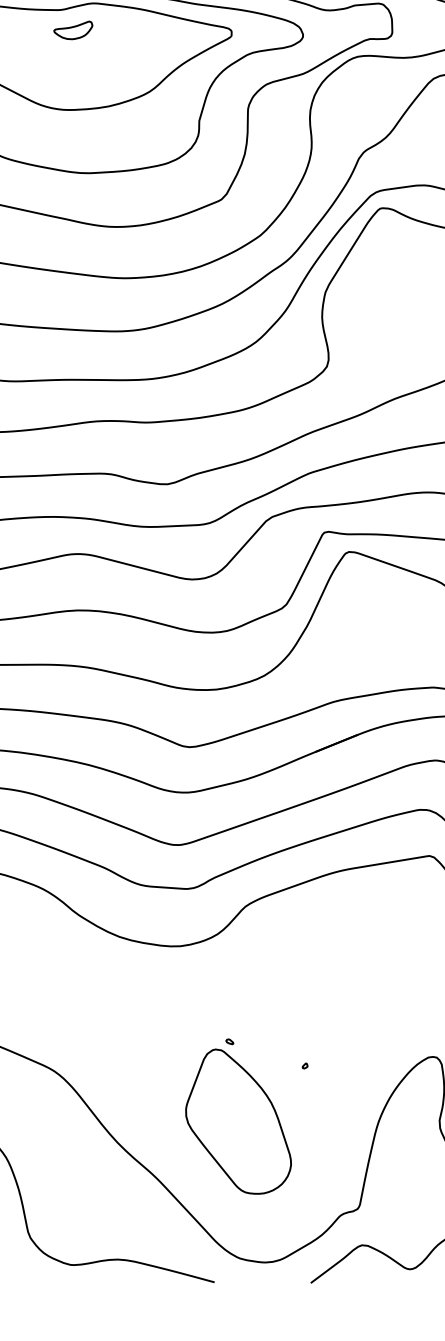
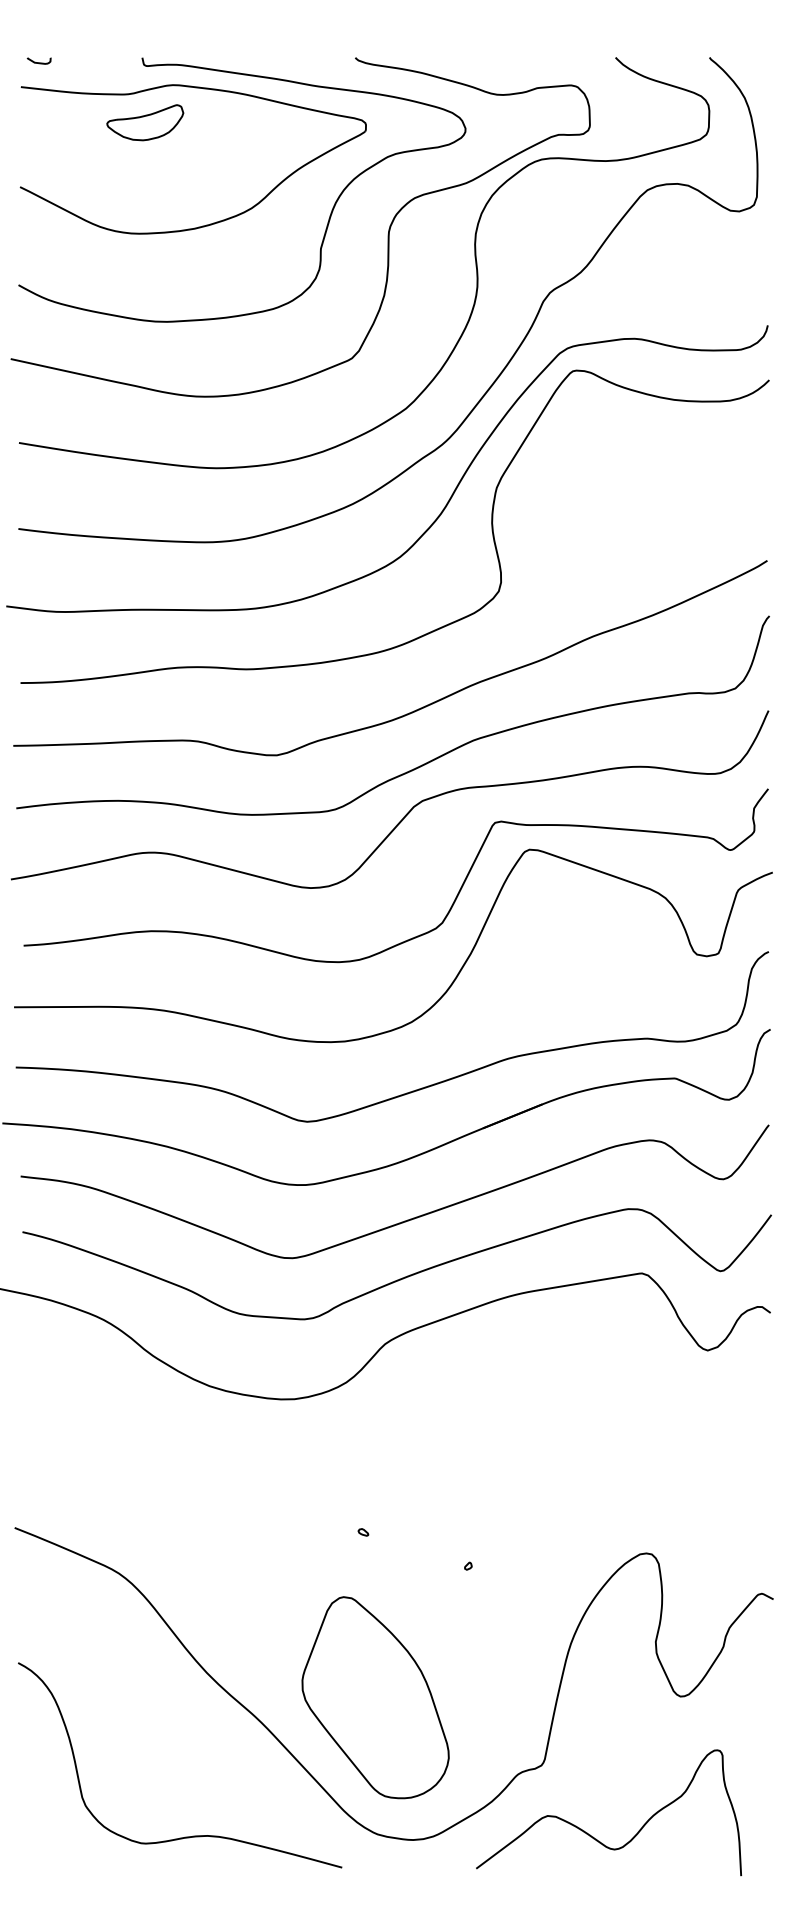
part: (73, 30) -> (145, 122), size x1.43
part: (238, 1121) -> (375, 1697), moved

